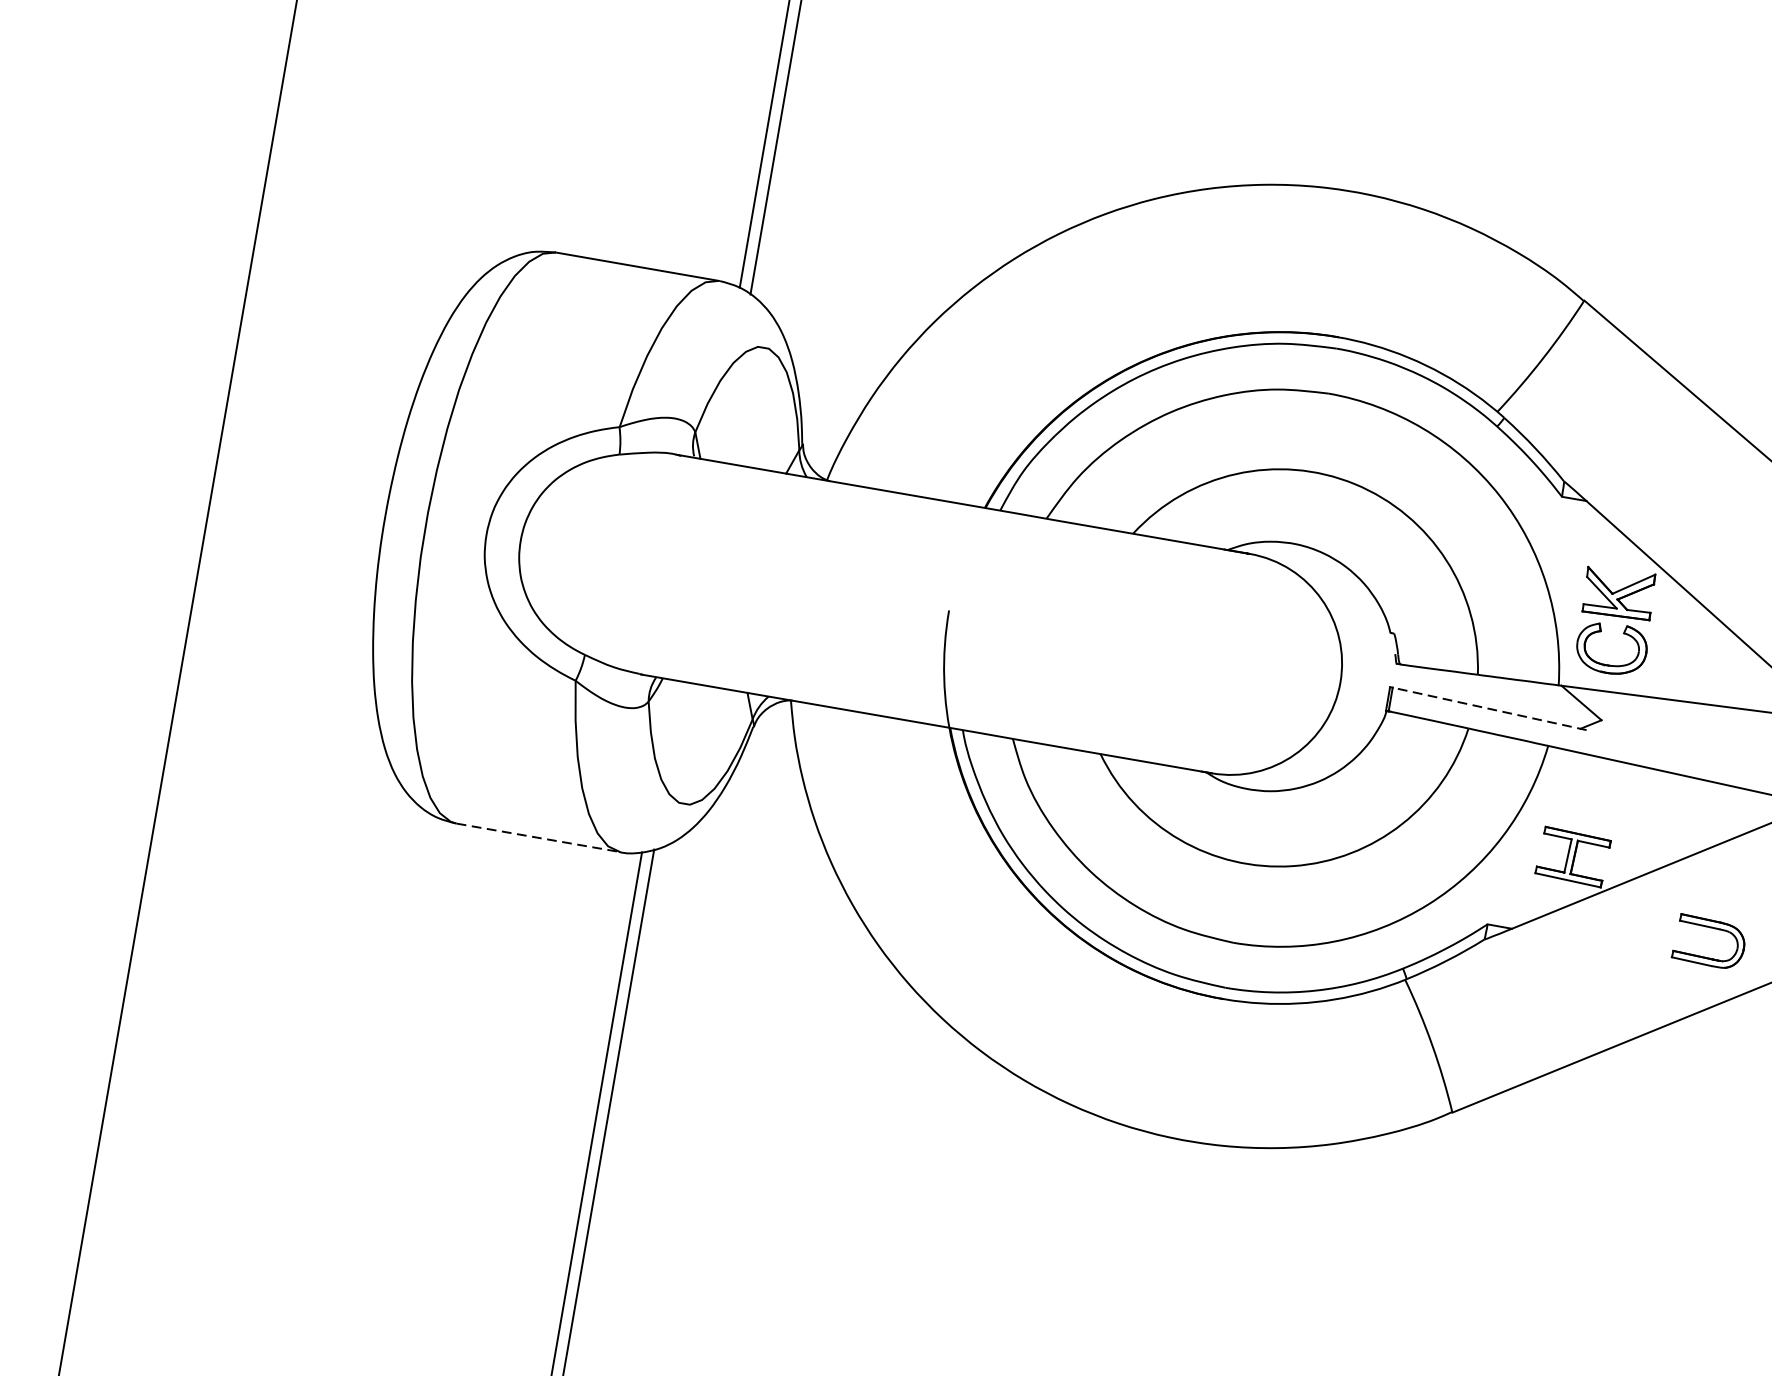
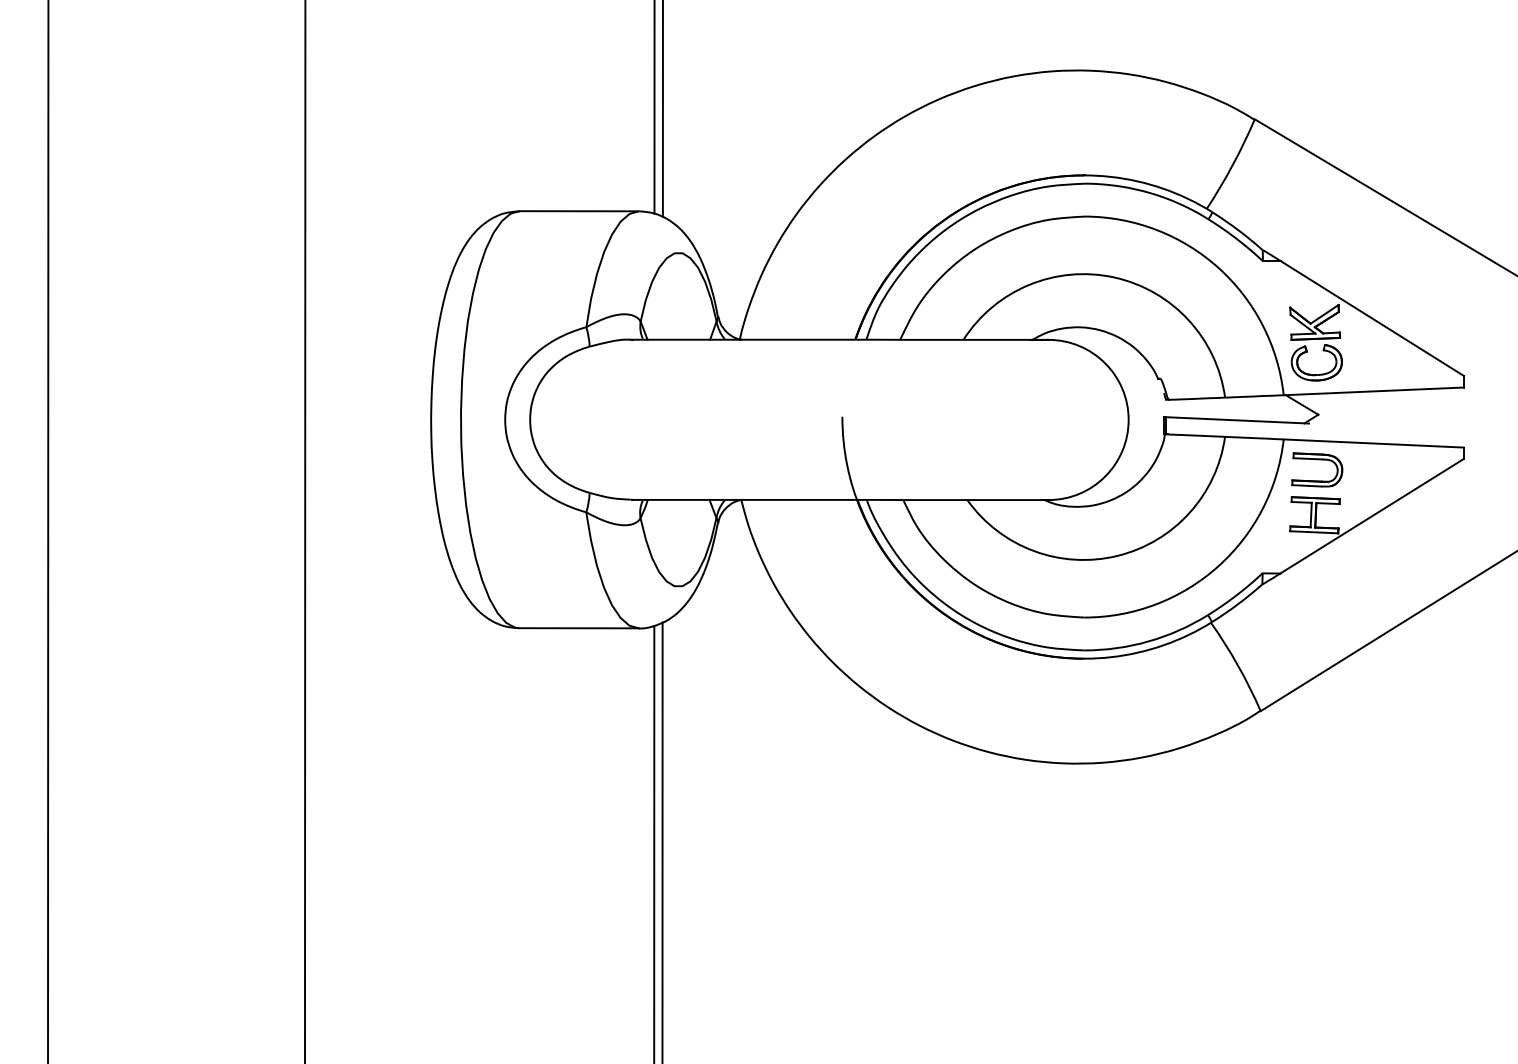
line: (1489, 709) -> (1237, 420), dashed -> solid
line: (538, 838) -> (579, 628), dashed -> solid
part: (1712, 929) -> (1317, 460), moved

